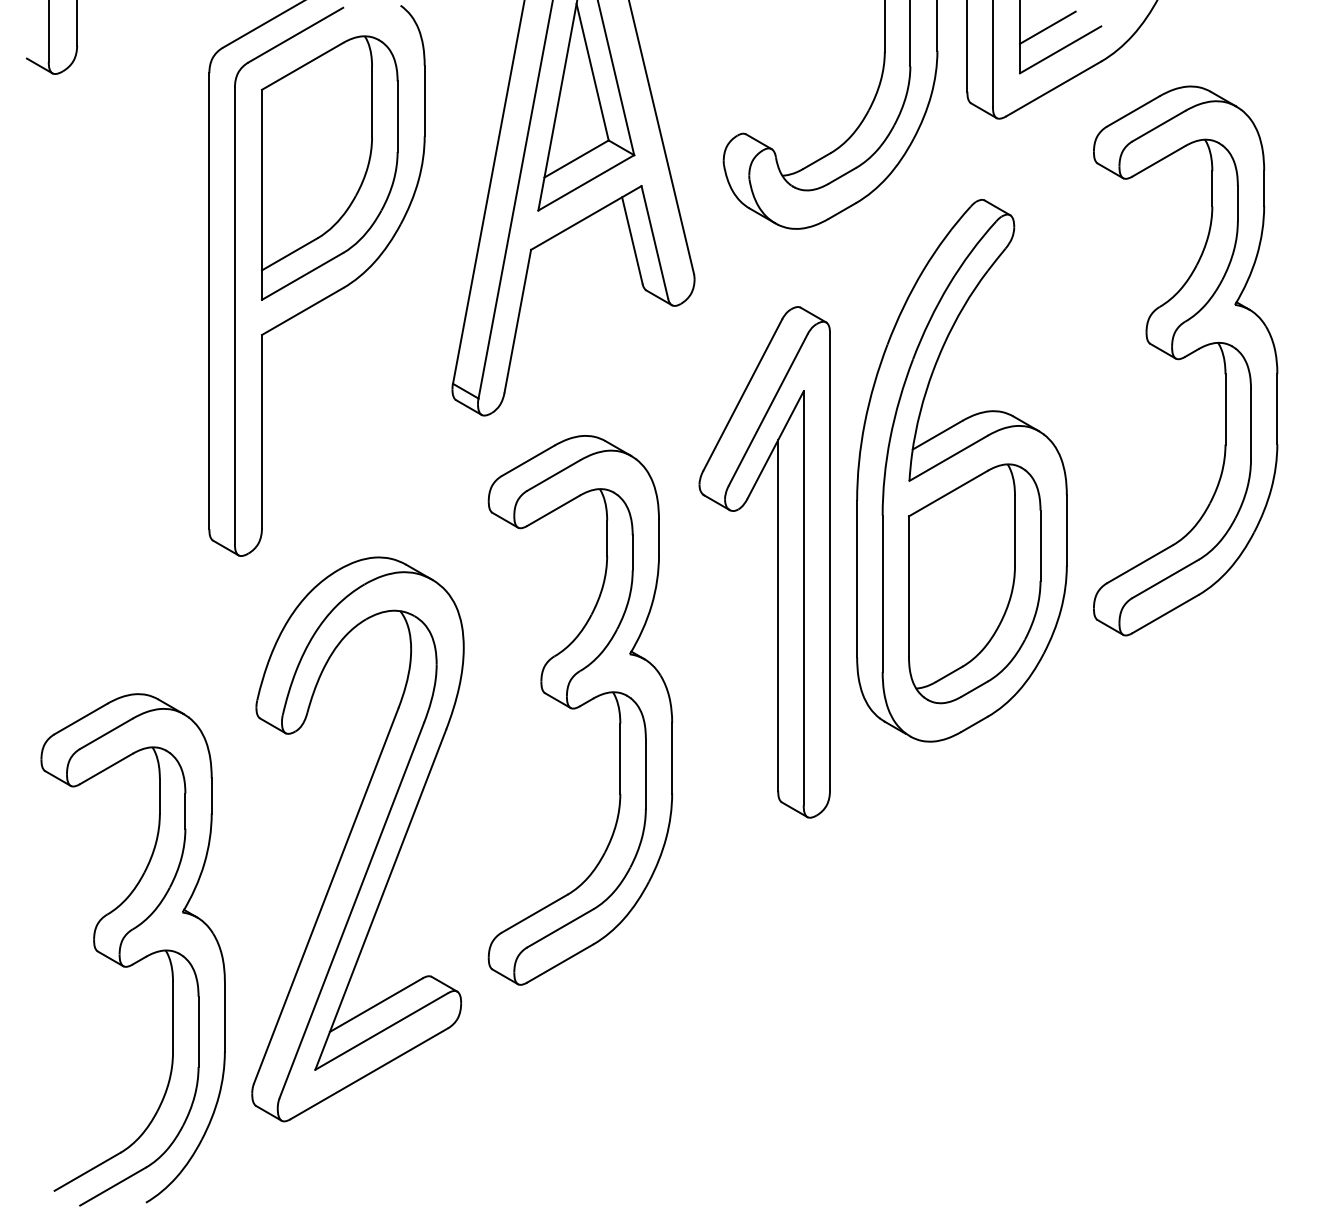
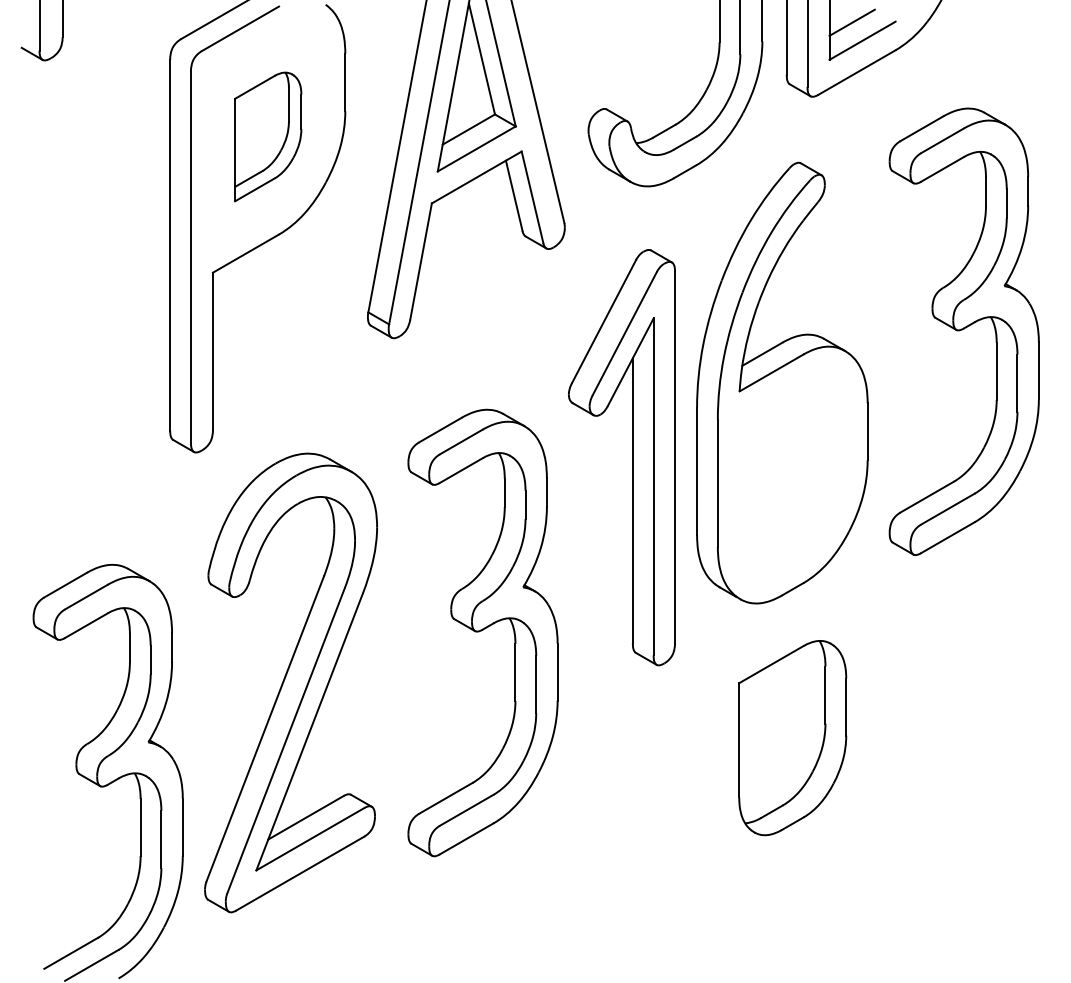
part: (330, 167) -> (268, 136), size x0.6
part: (1184, 360) -> (963, 331), moved
part: (974, 584) -> (792, 738), moved
part: (579, 709) -> (482, 632), moved

